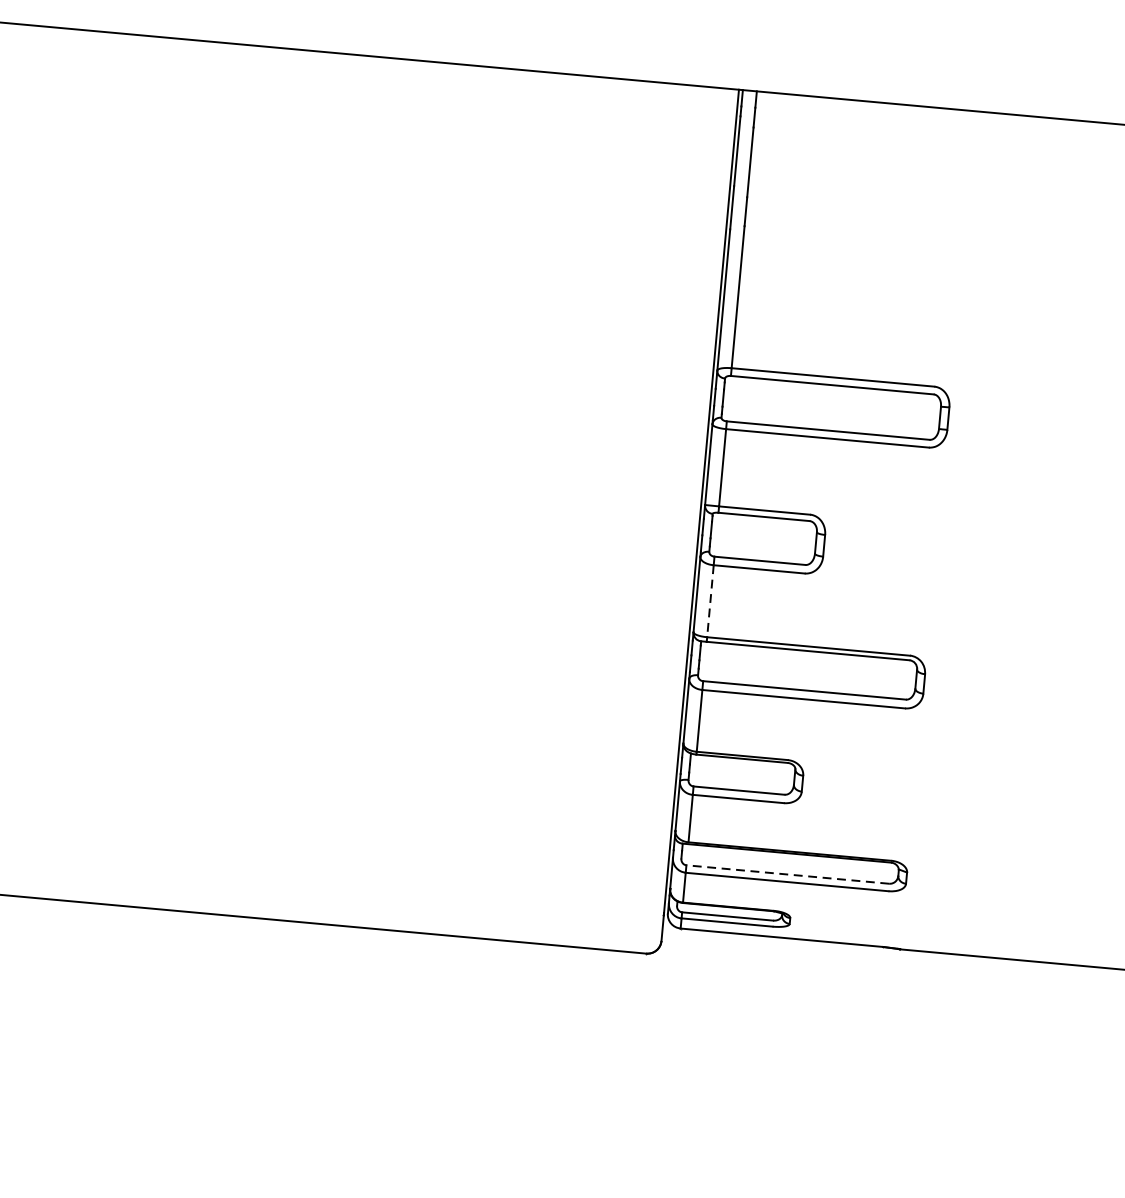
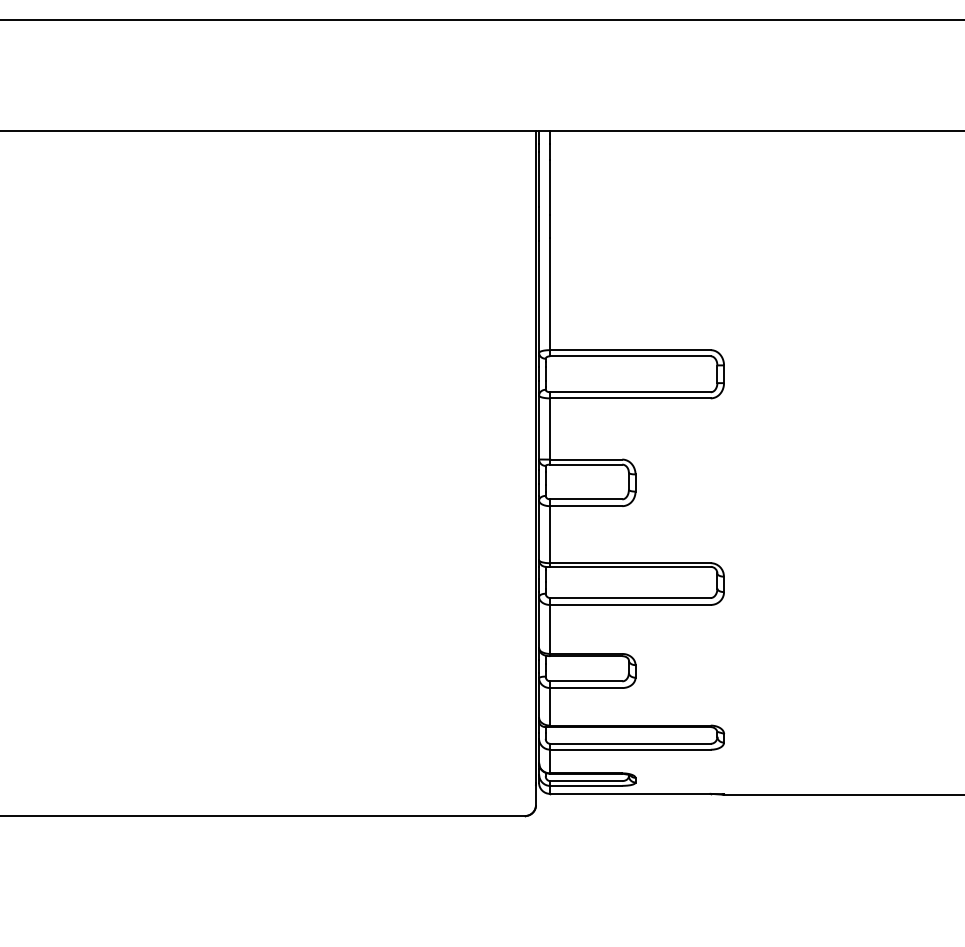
line: (710, 601) -> (550, 534), dashed -> solid
line: (786, 873) -> (629, 743), dashed -> solid

